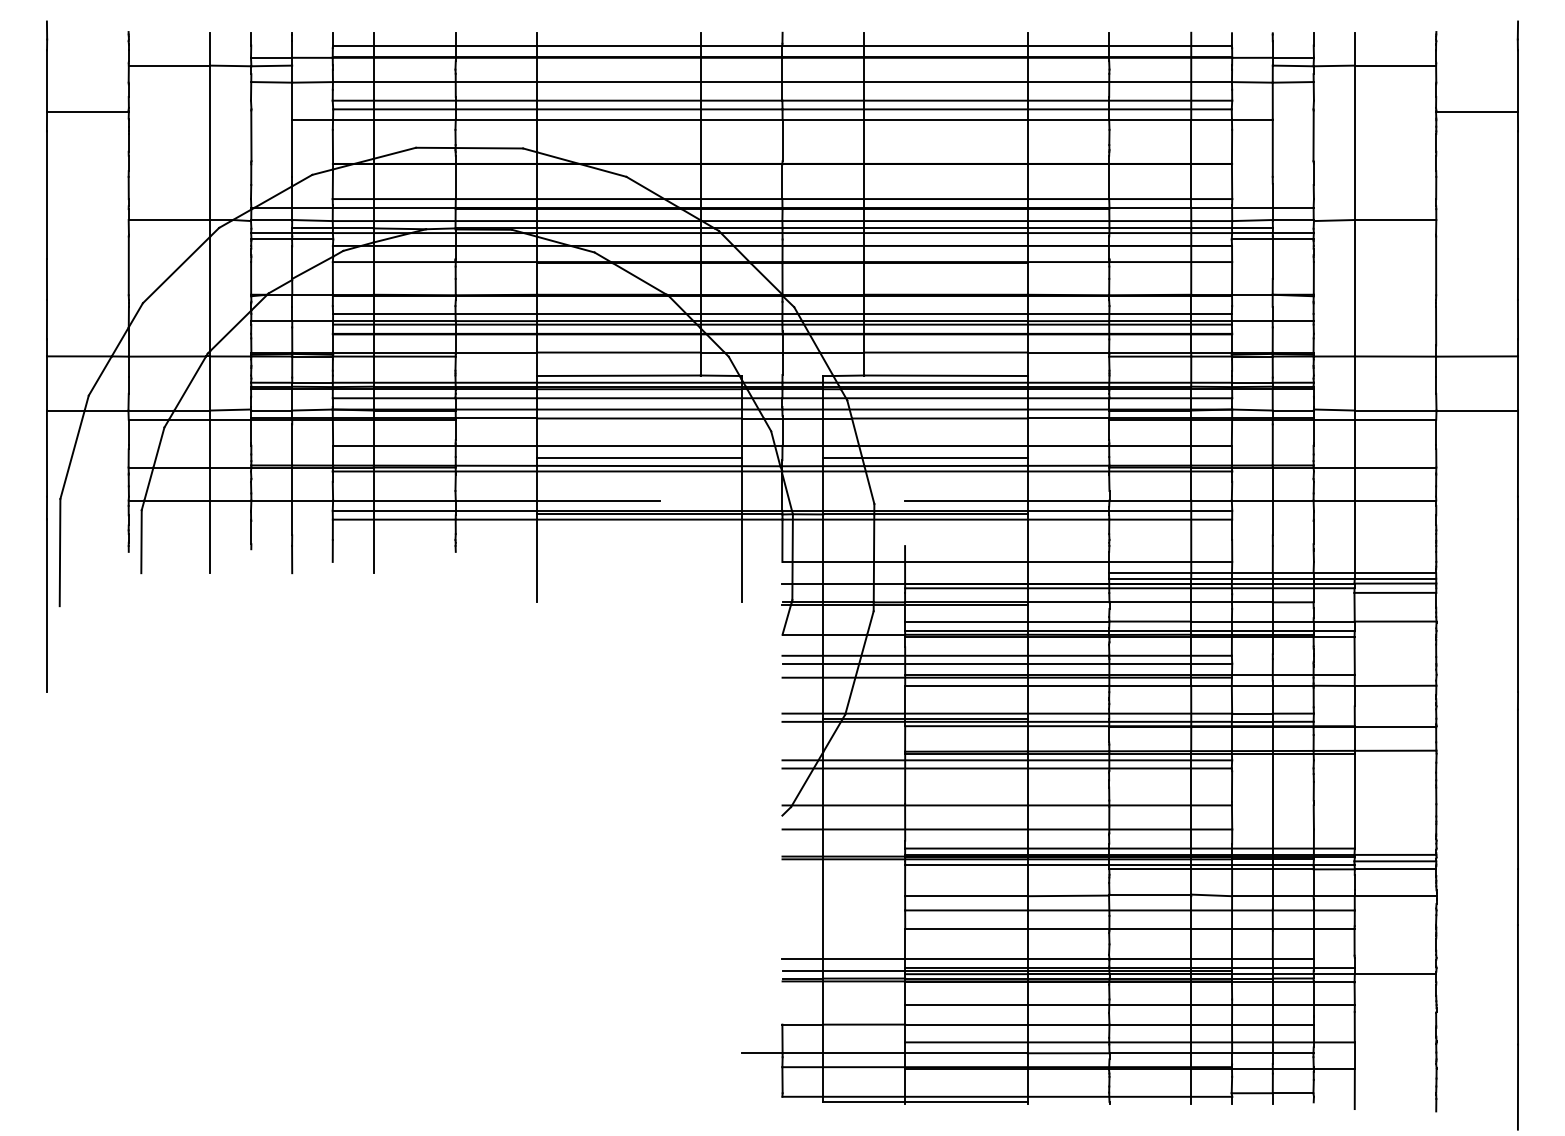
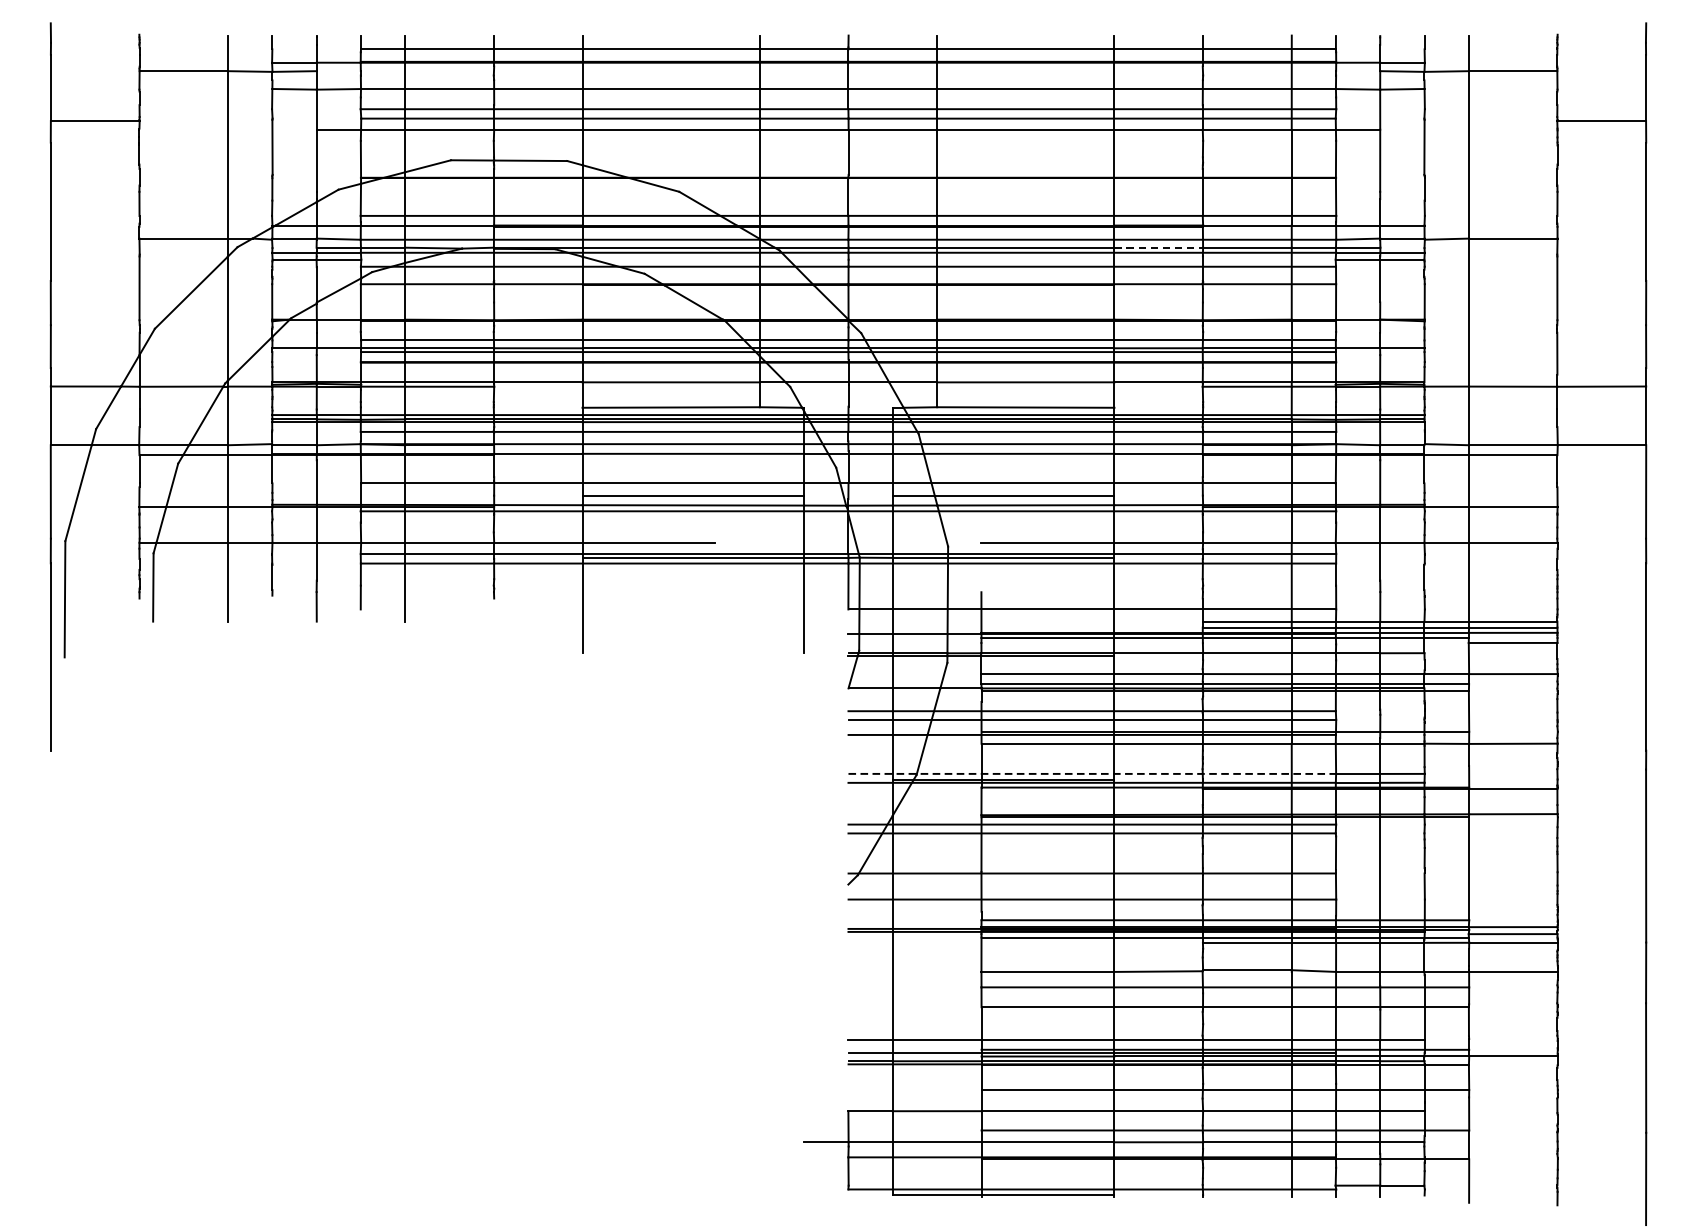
line: (1068, 228) -> (1158, 247), solid -> dashed
line: (1007, 713) -> (1092, 773), solid -> dashed

